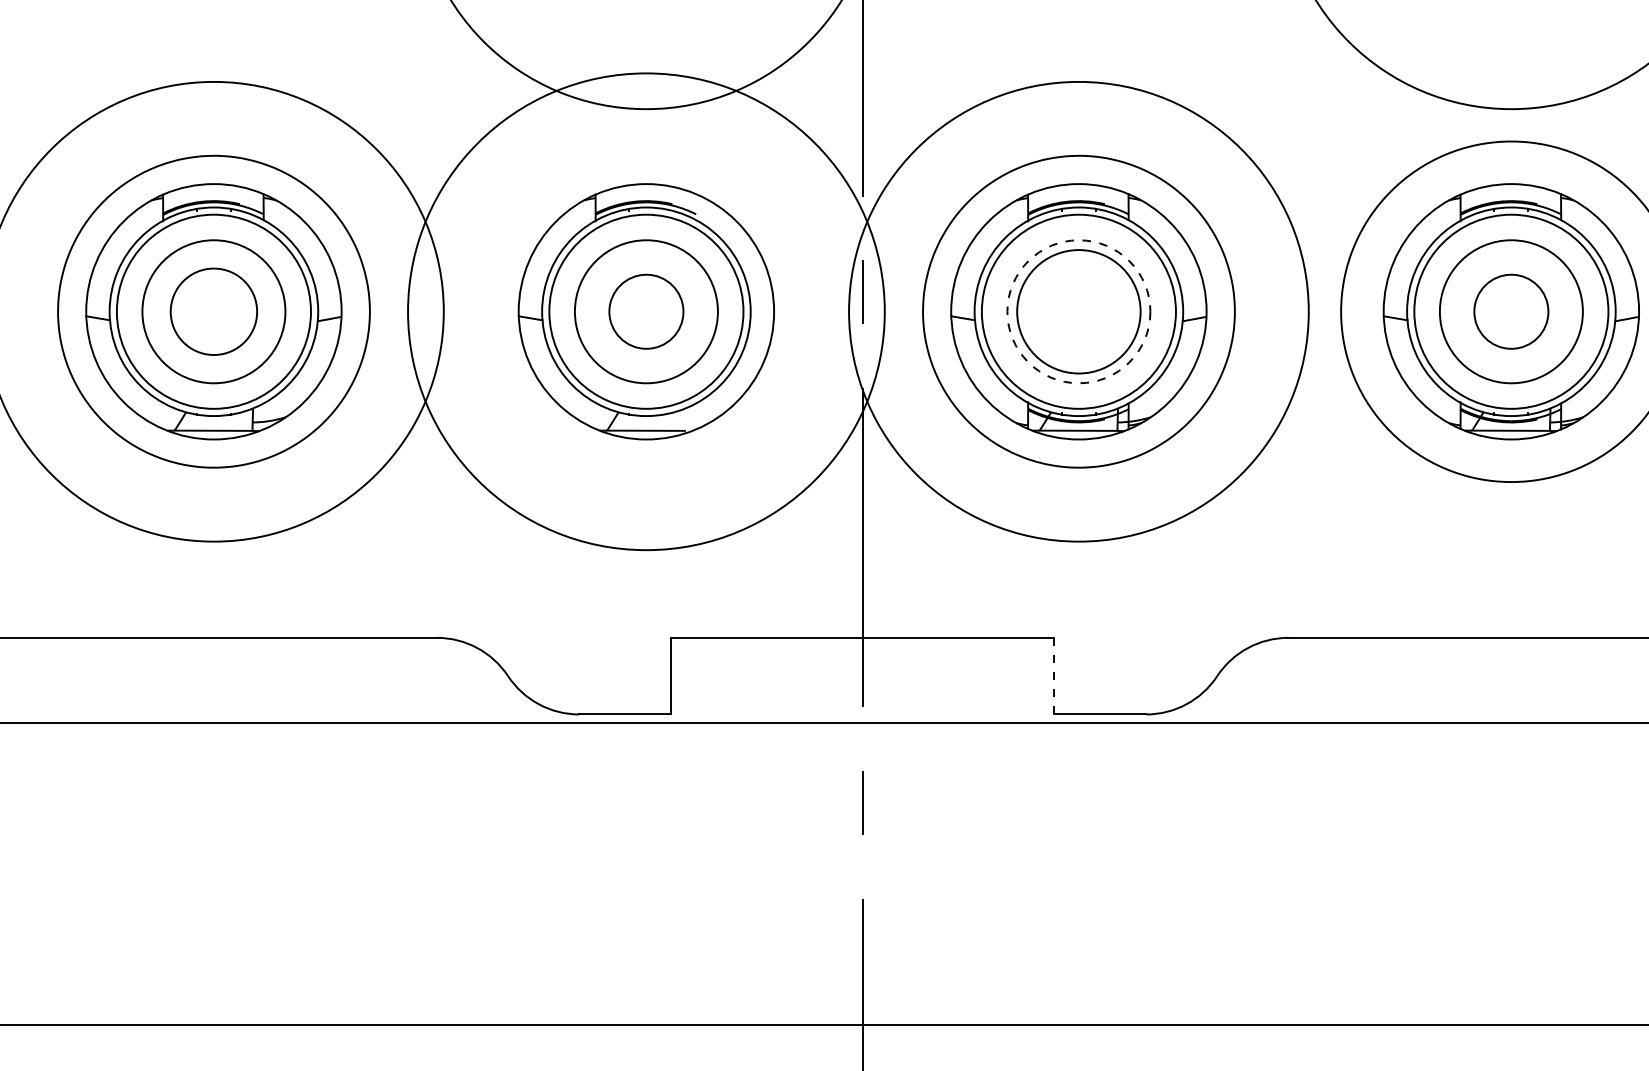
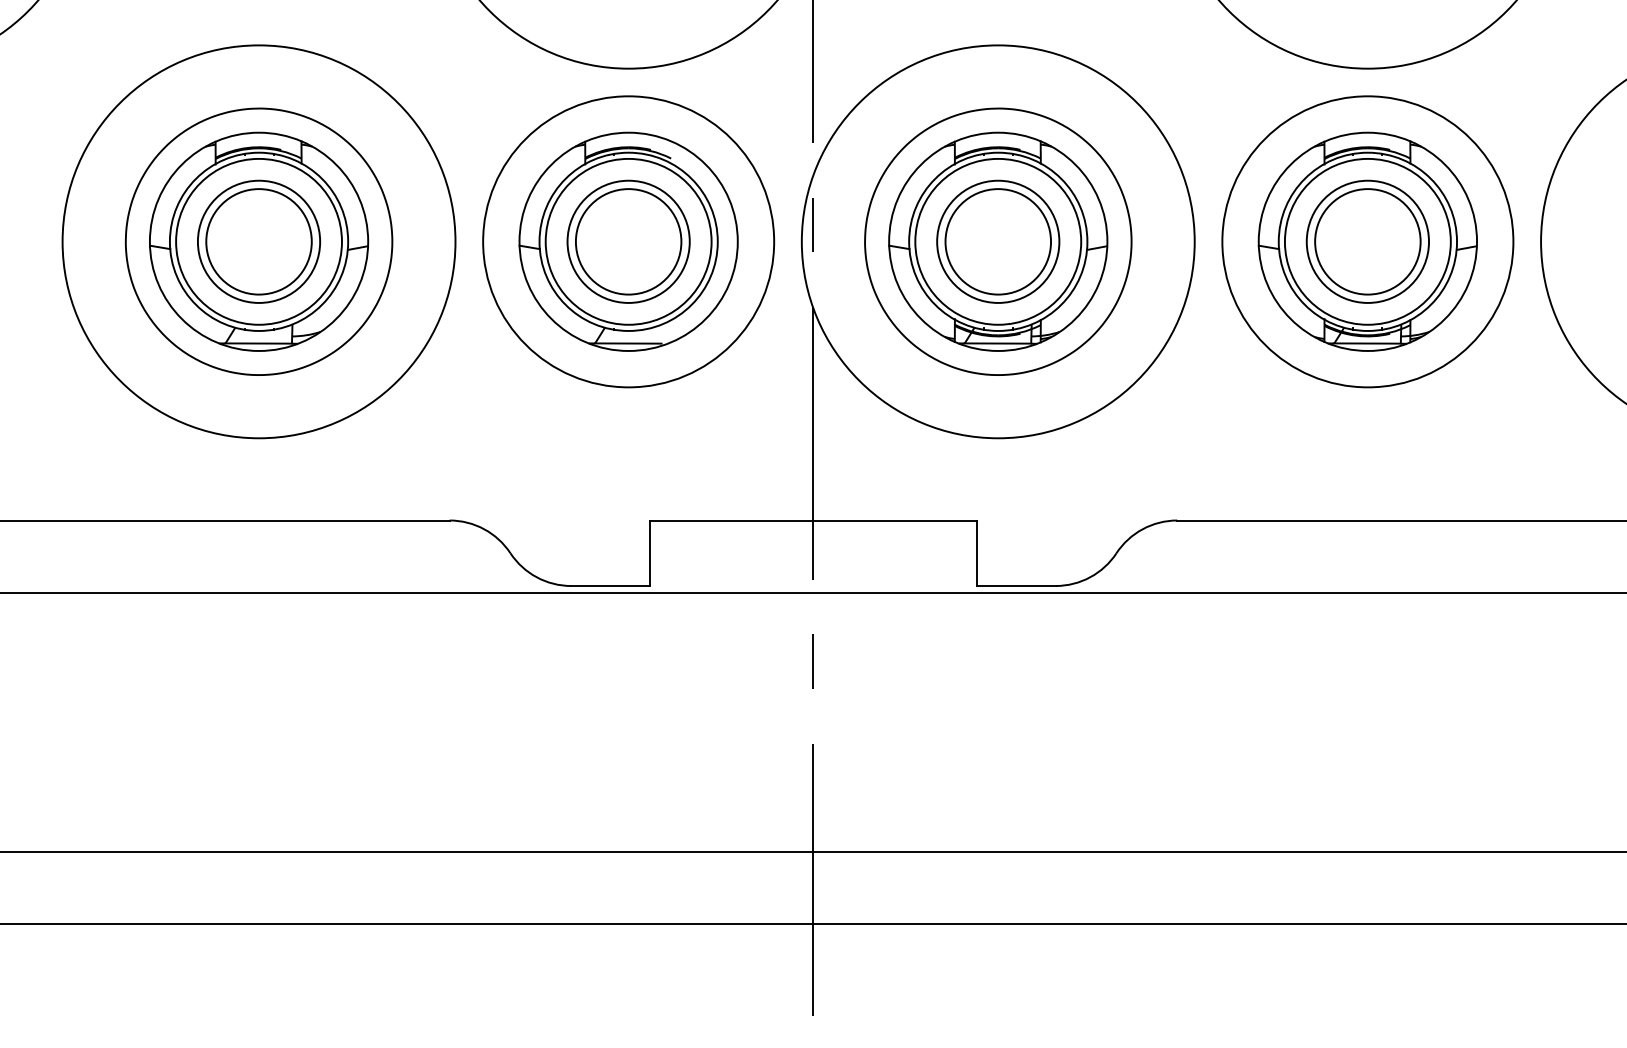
circle: (213, 311) -> (258, 241), size x1.43
circle: (646, 311) -> (628, 241), size x0.71
circle: (646, 311) -> (628, 241), size x1.67
circle: (1079, 311) -> (998, 241), dashed -> solid
circle: (1510, 311) -> (1367, 241), size x1.67
line: (1054, 676) -> (977, 553), dashed -> solid

